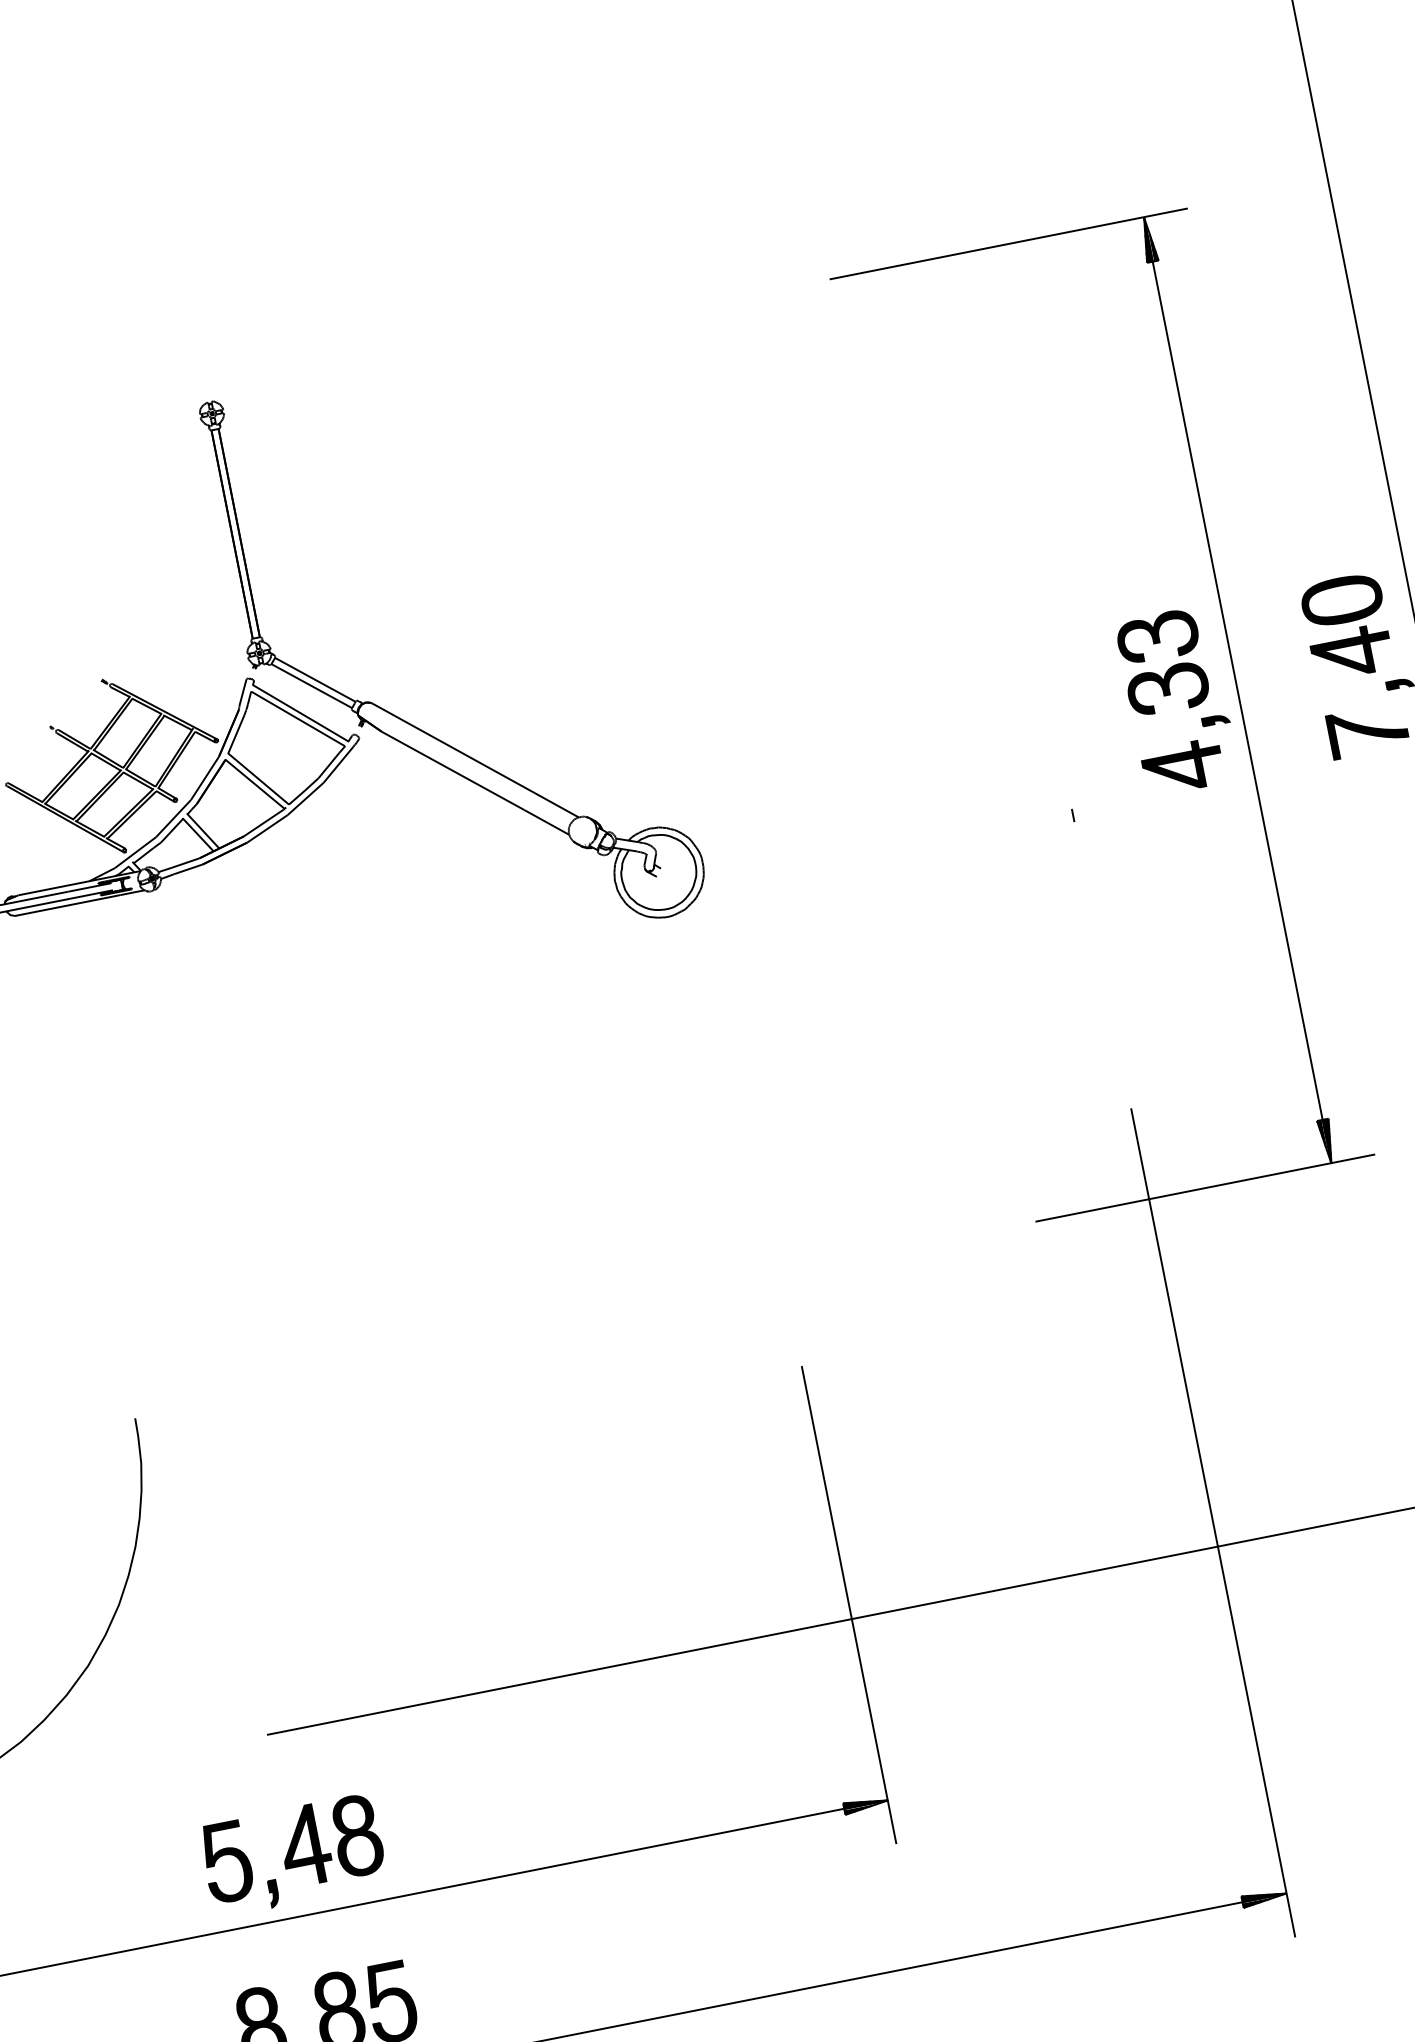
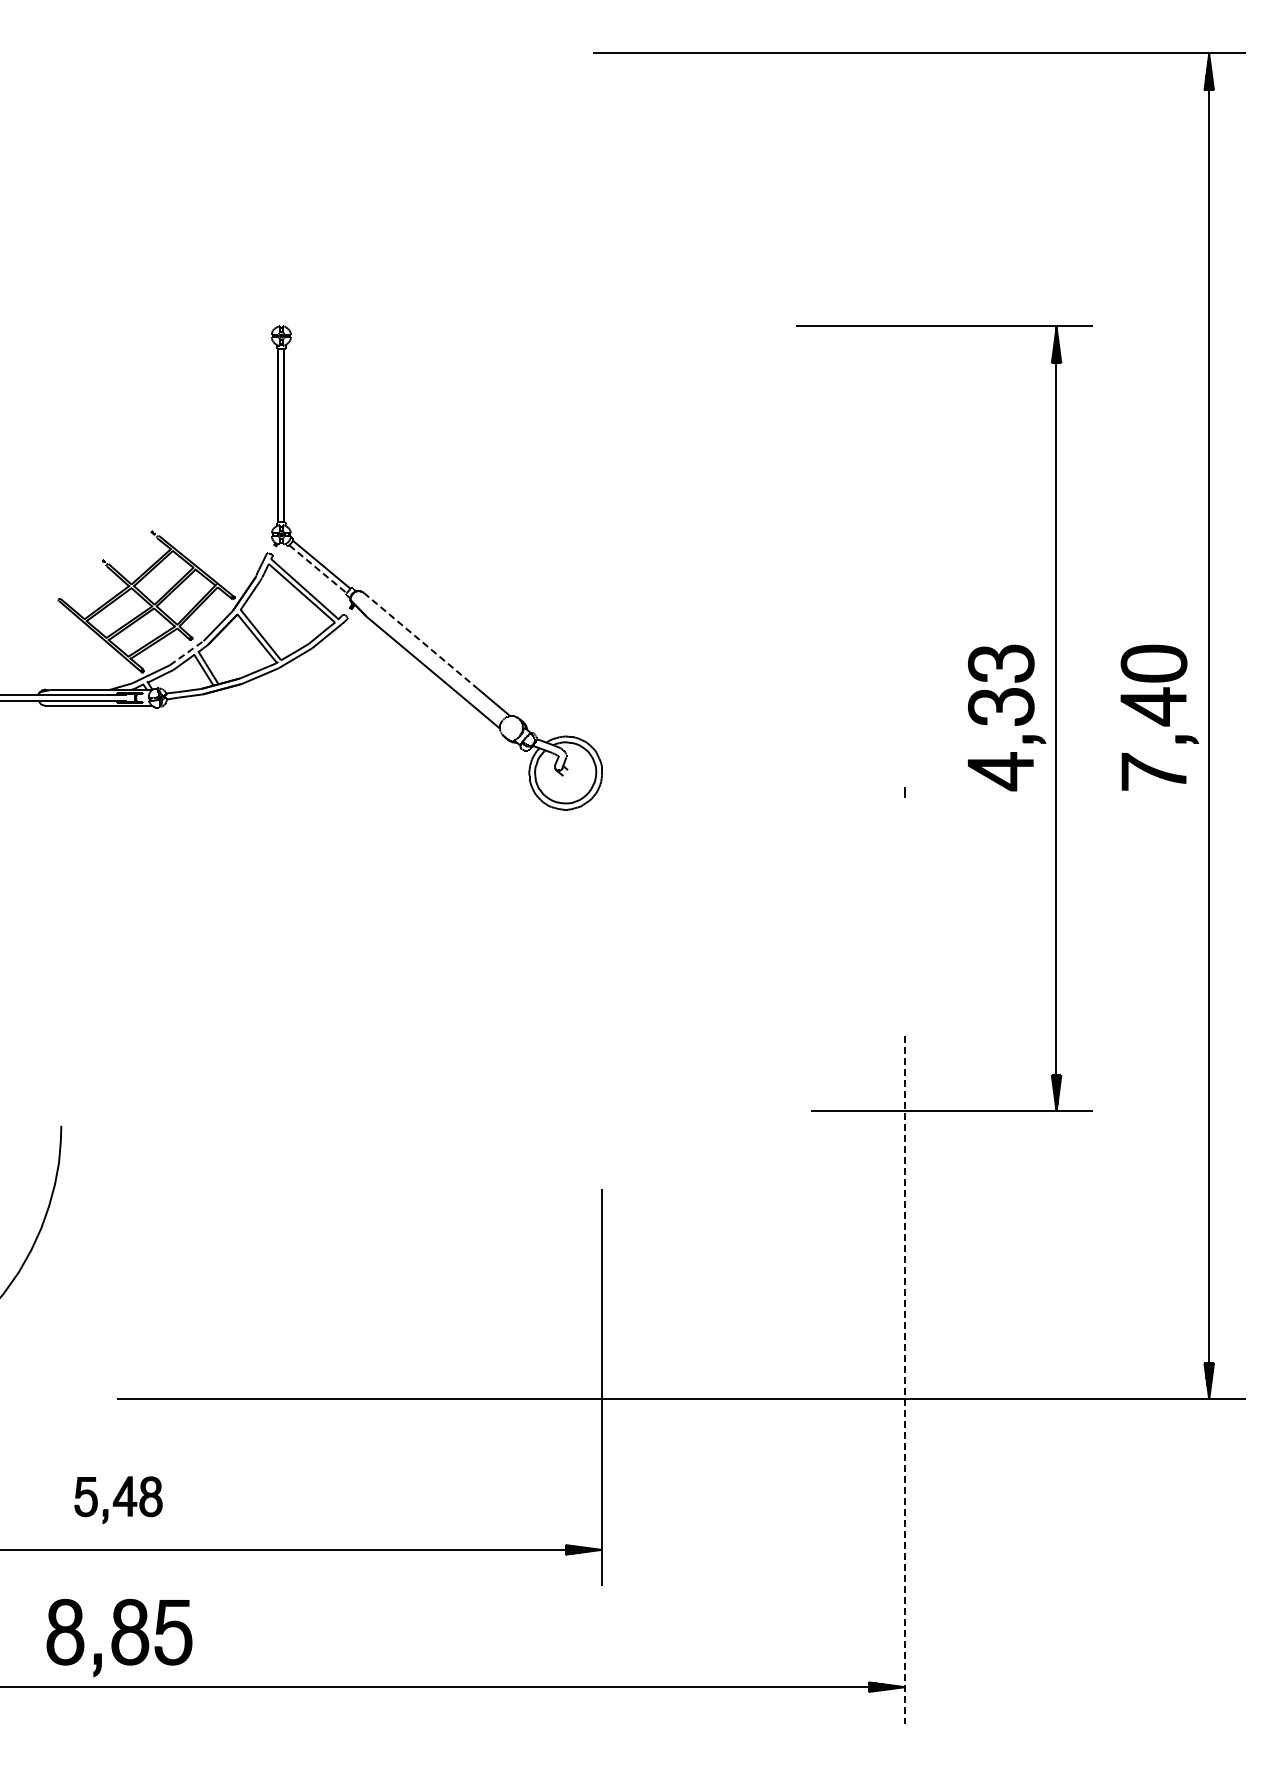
line: (312, 686) -> (318, 569), solid -> dashed
line: (452, 747) -> (420, 640), solid -> dashed
line: (173, 819) -> (186, 653), solid -> dashed
line: (1213, 1522) -> (905, 1379), solid -> dashed
part: (293, 1856) -> (118, 1500), size x0.6

